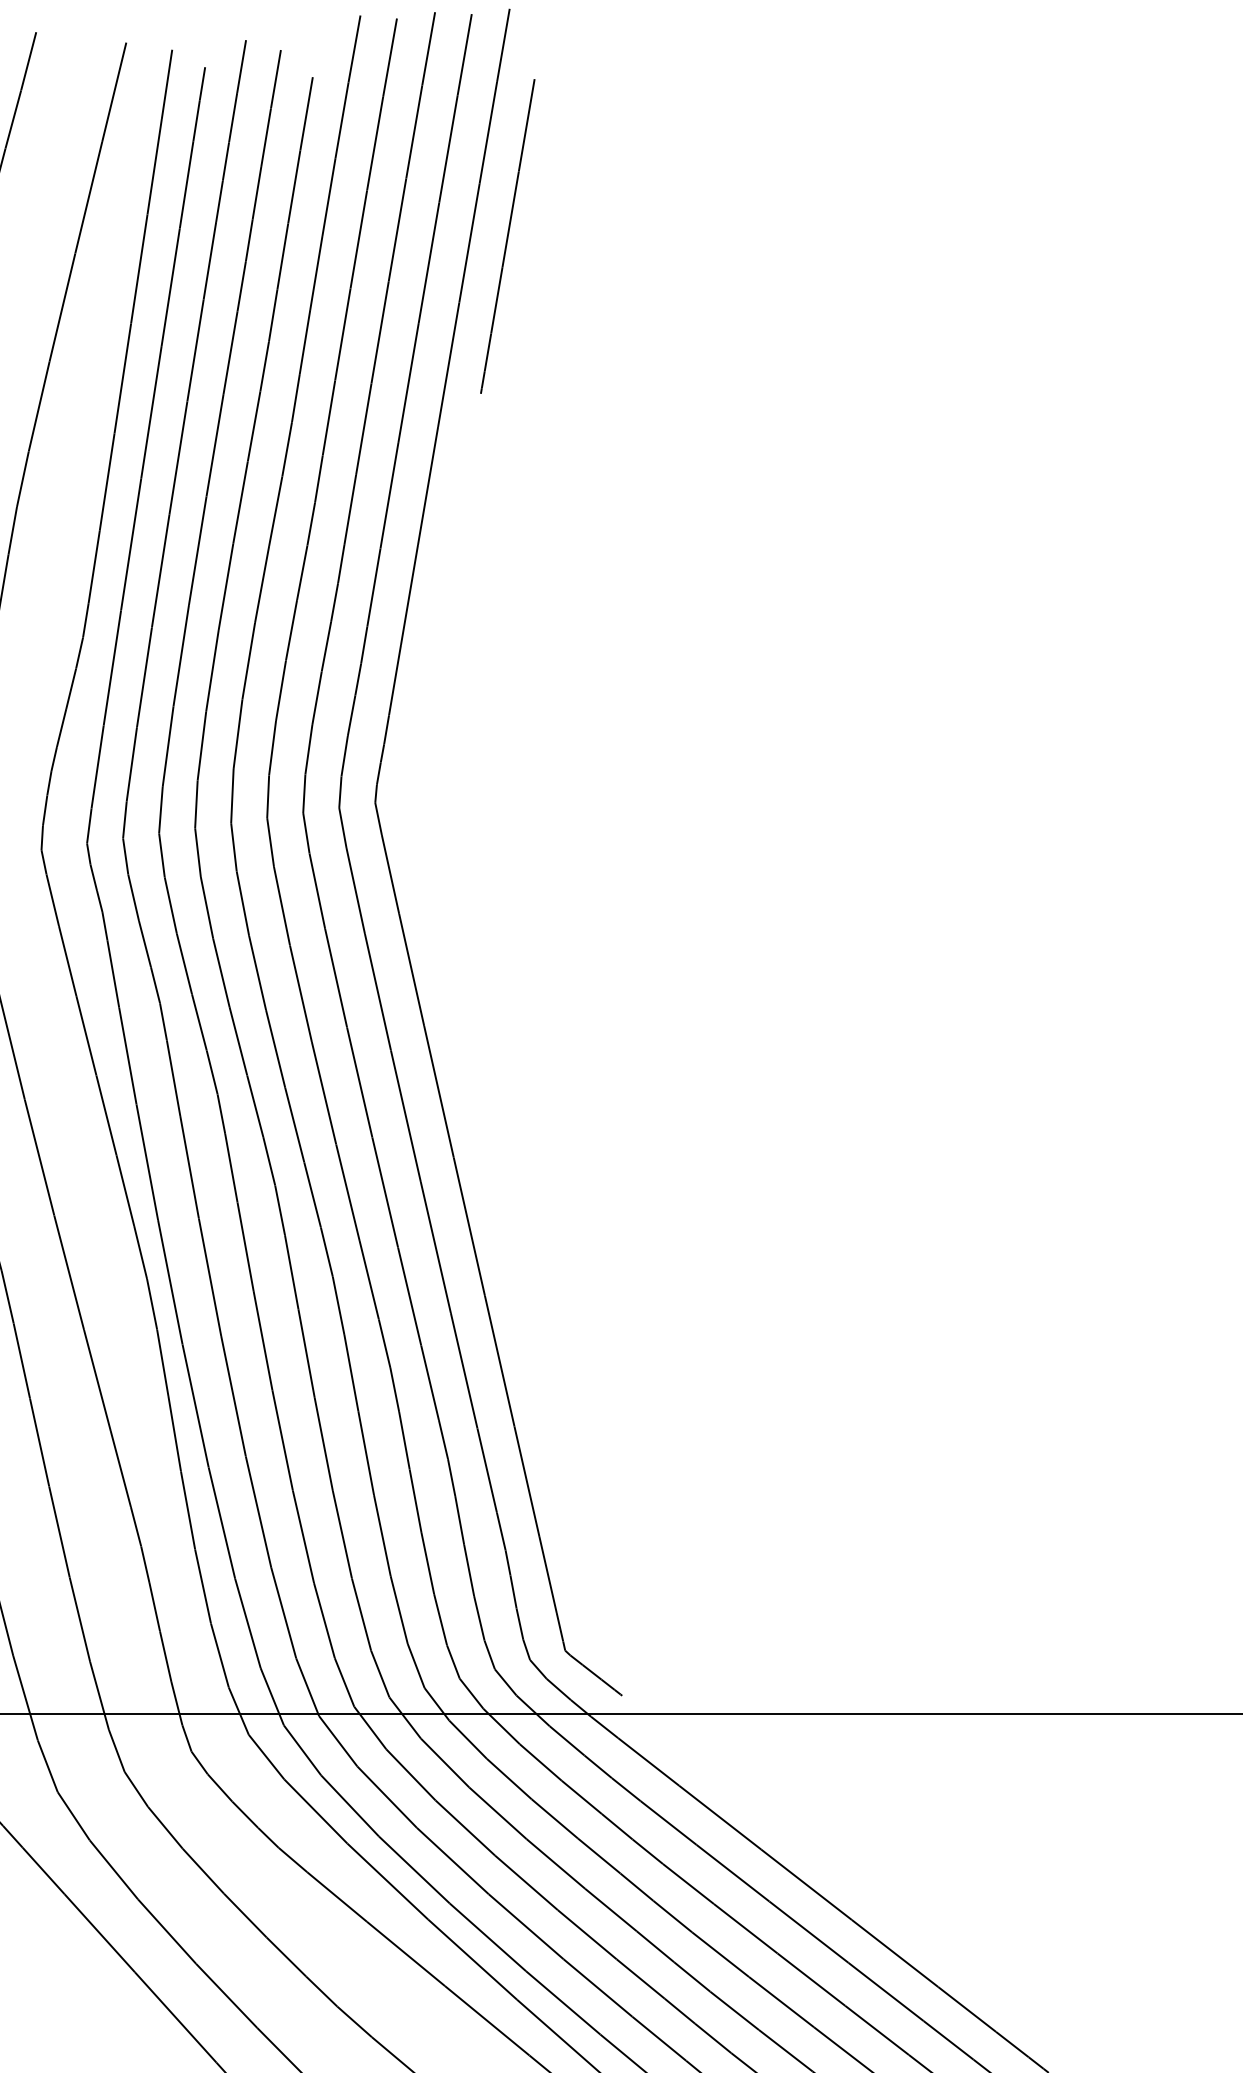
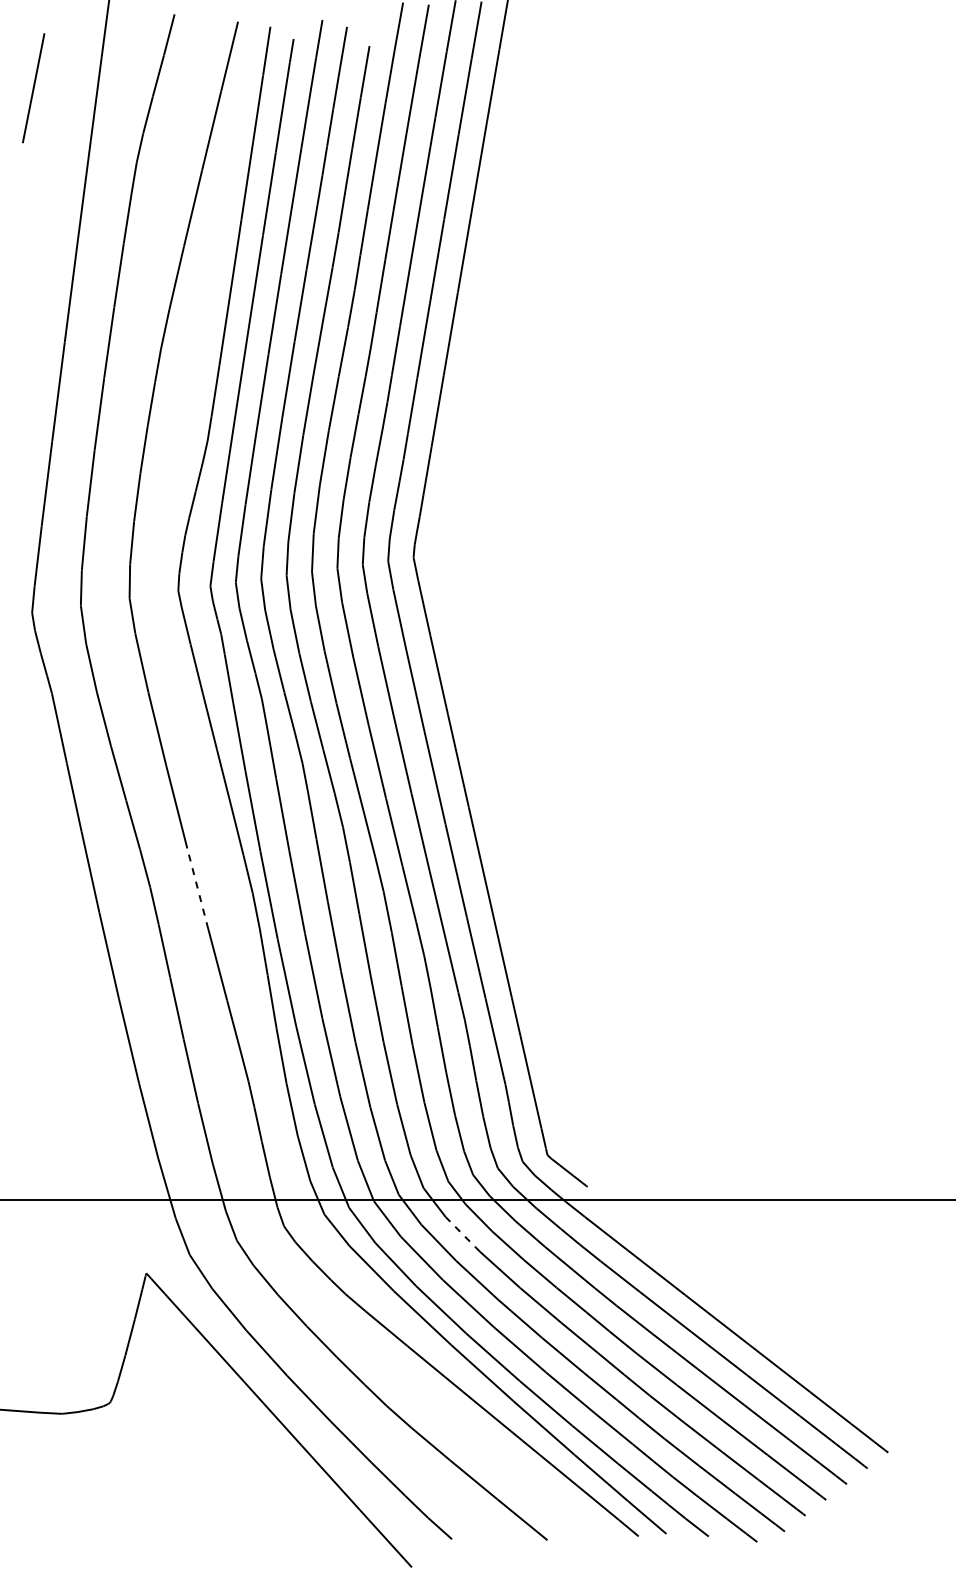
line: (507, 236) -> (506, 158), removed
line: (68, 1272) -> (197, 888), solid -> dashed
line: (444, 1763) -> (462, 1234), solid -> dashed

